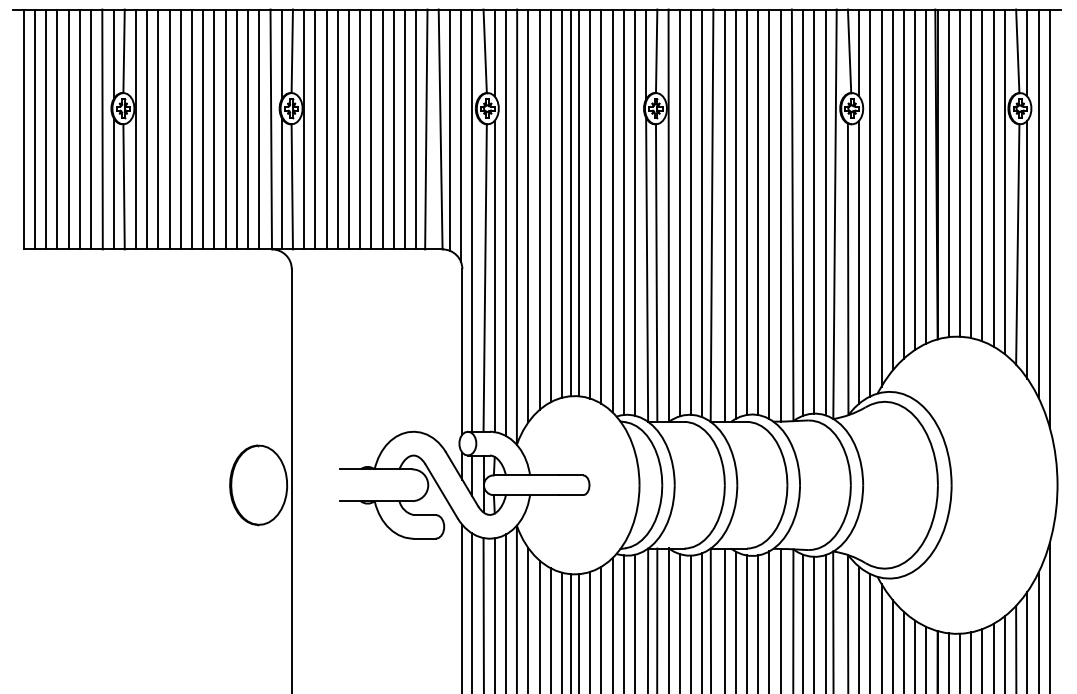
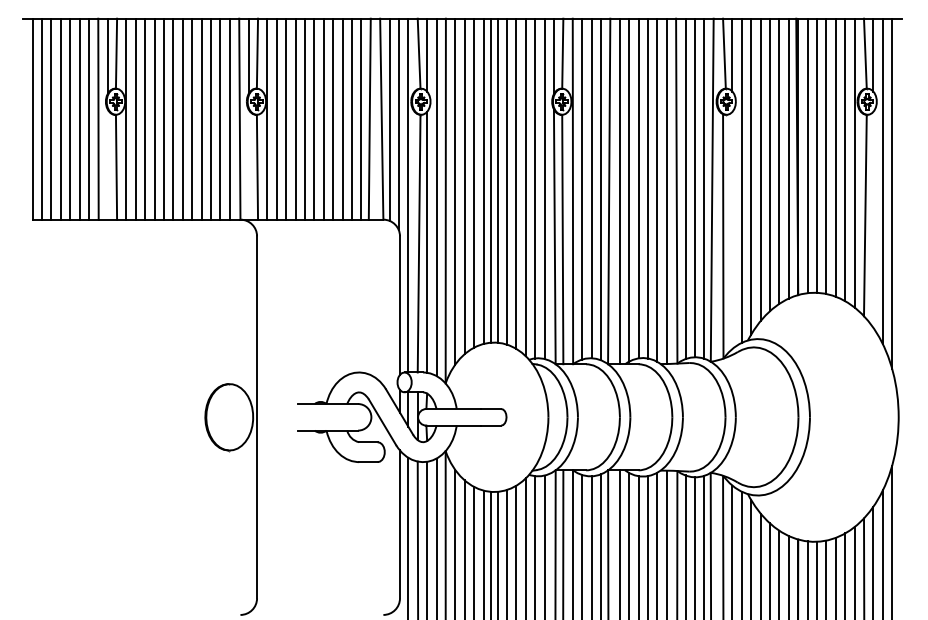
line: (113, 183) -> (107, 164), removed
line: (281, 183) -> (248, 164), removed
line: (1027, 249) -> (873, 219), removed
line: (859, 262) -> (732, 230), removed

